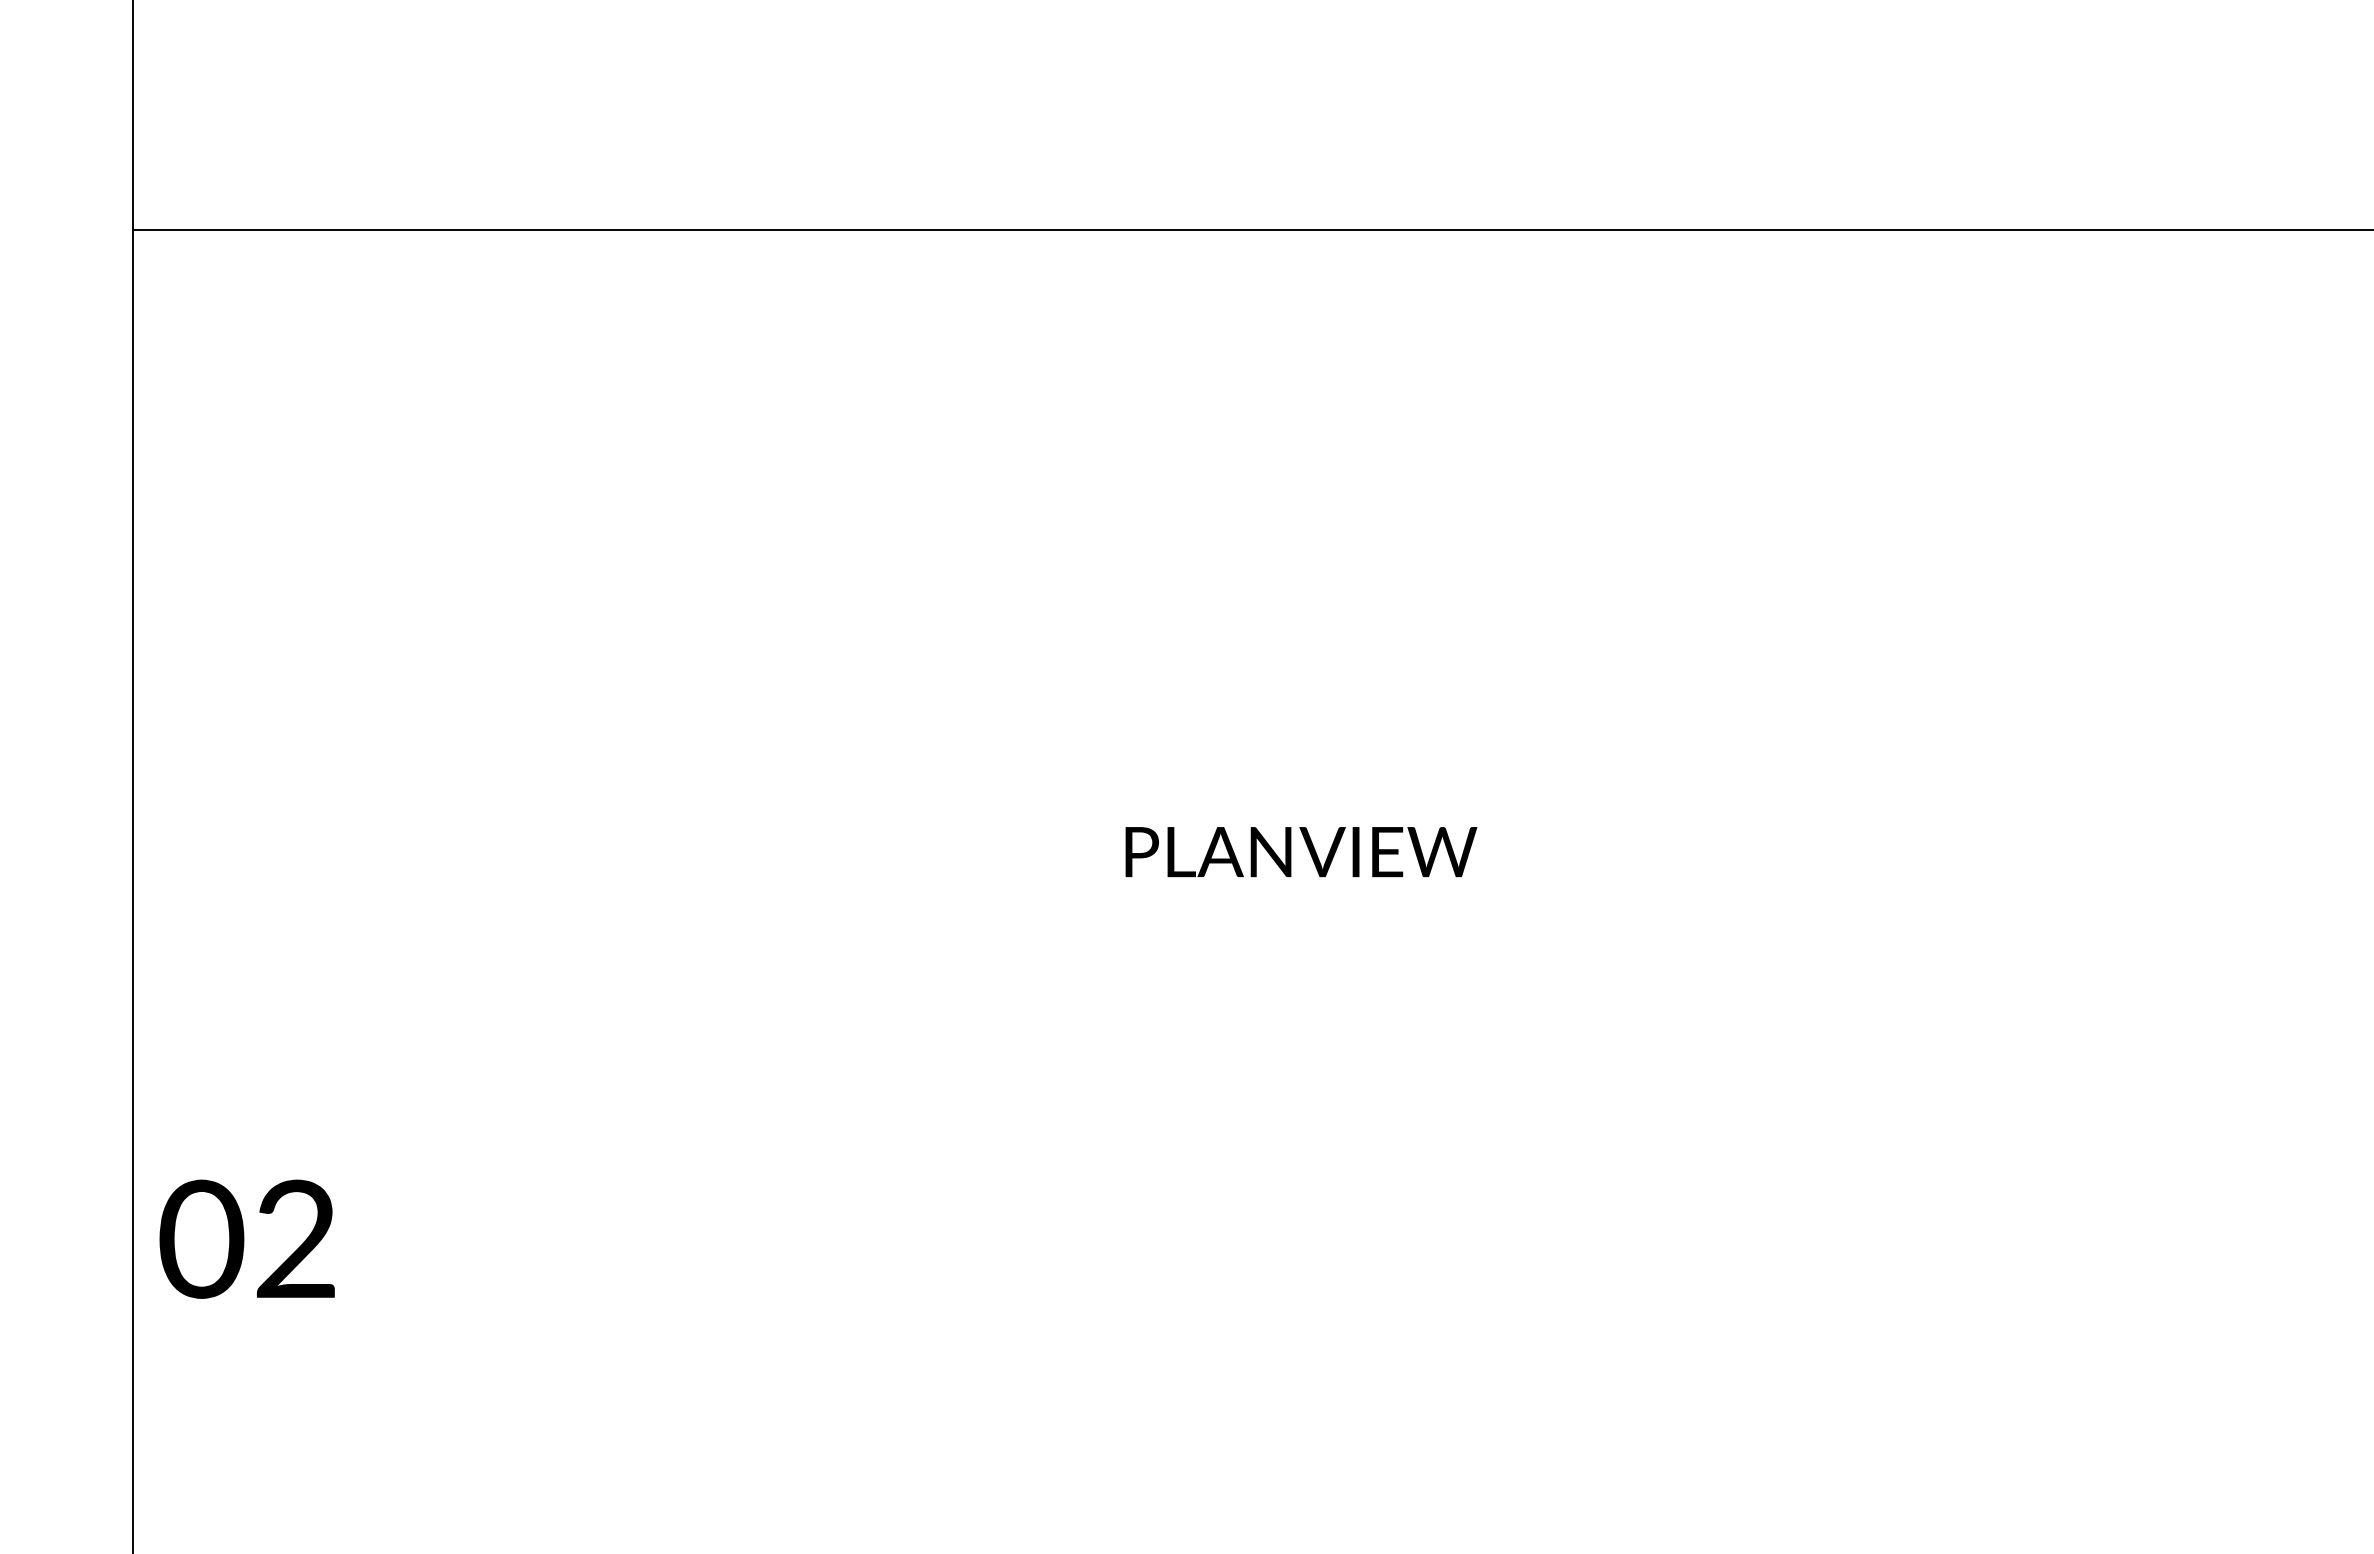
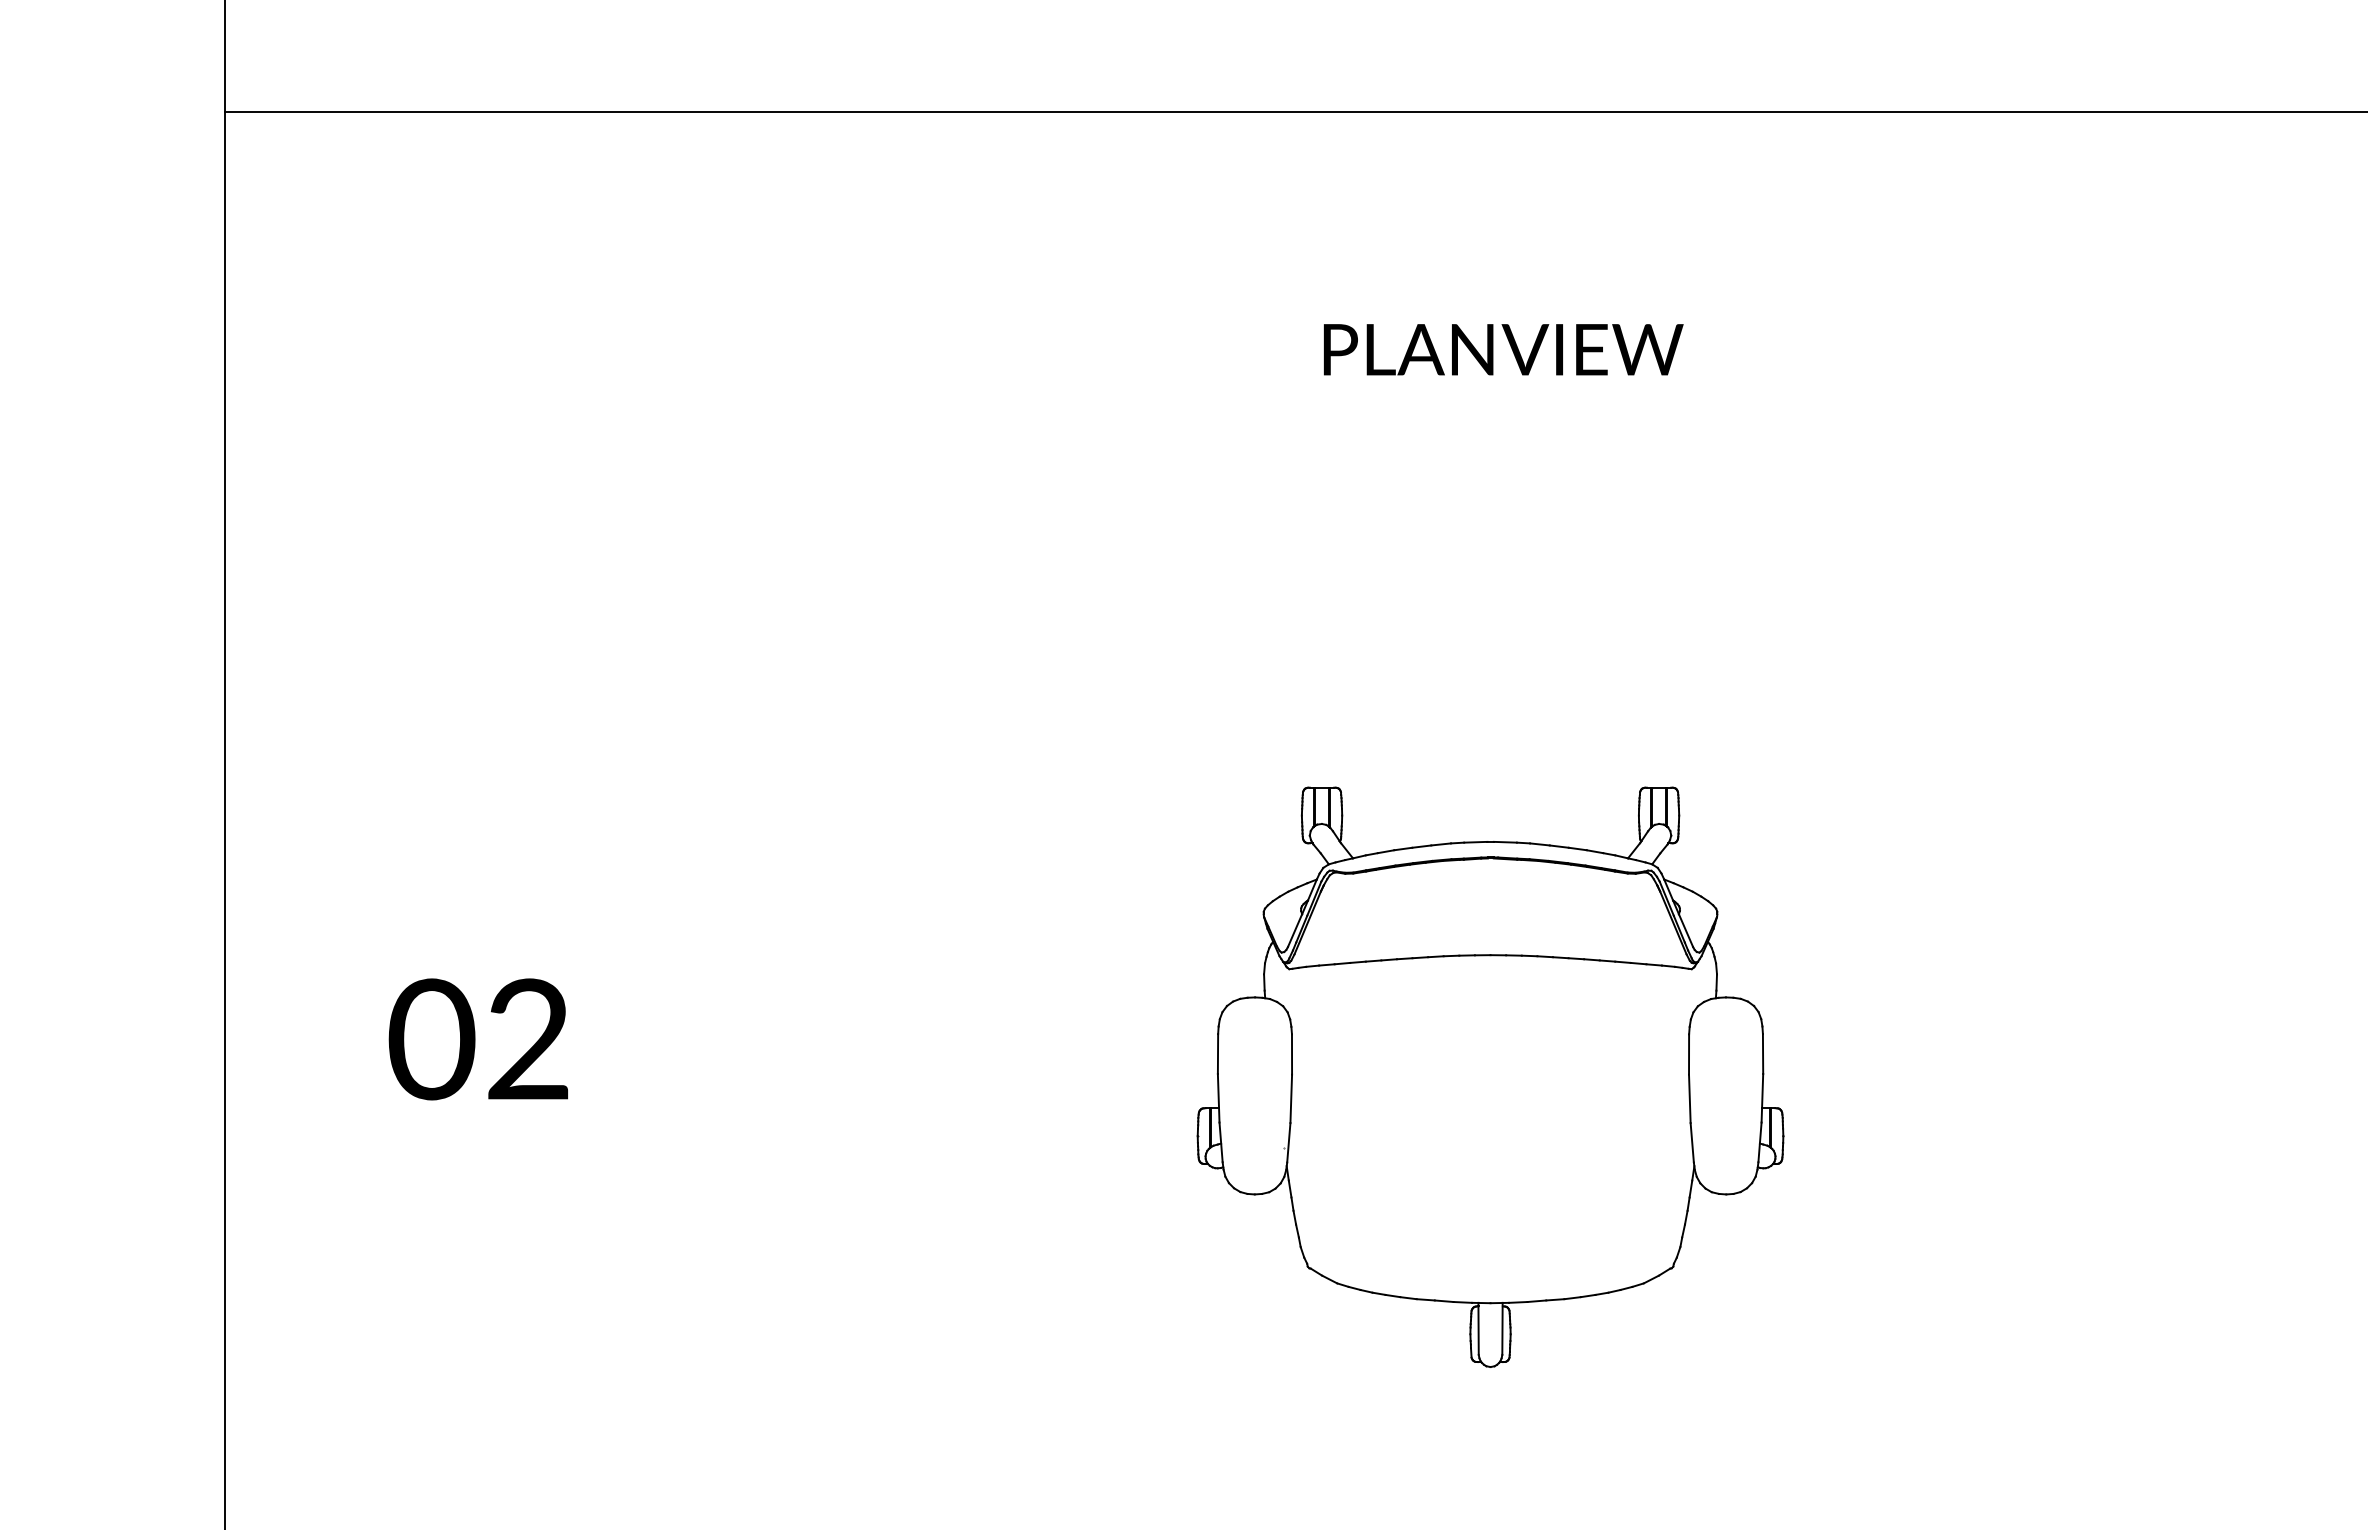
text: (1301, 852) -> (1503, 350), moved
part: (1370, 1173) -> (1490, 1077), added
text: (246, 1238) -> (477, 1038), moved

